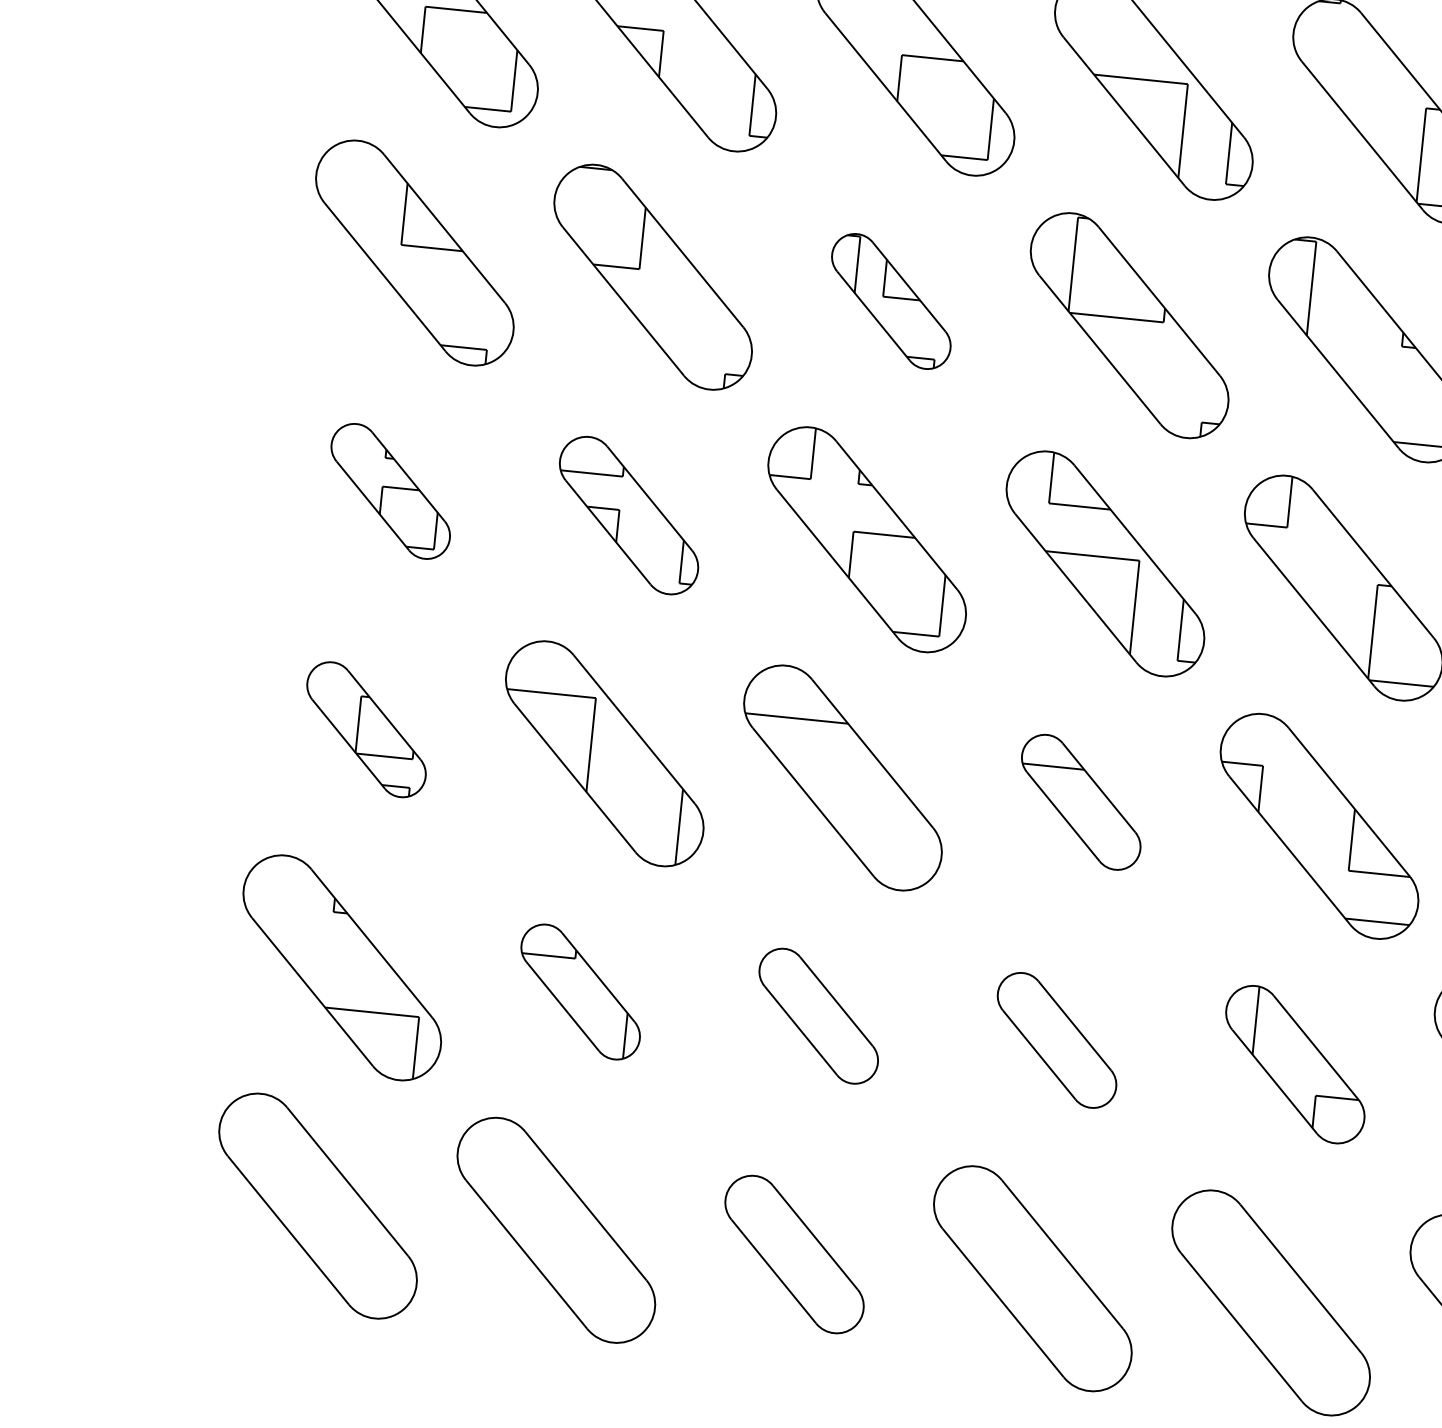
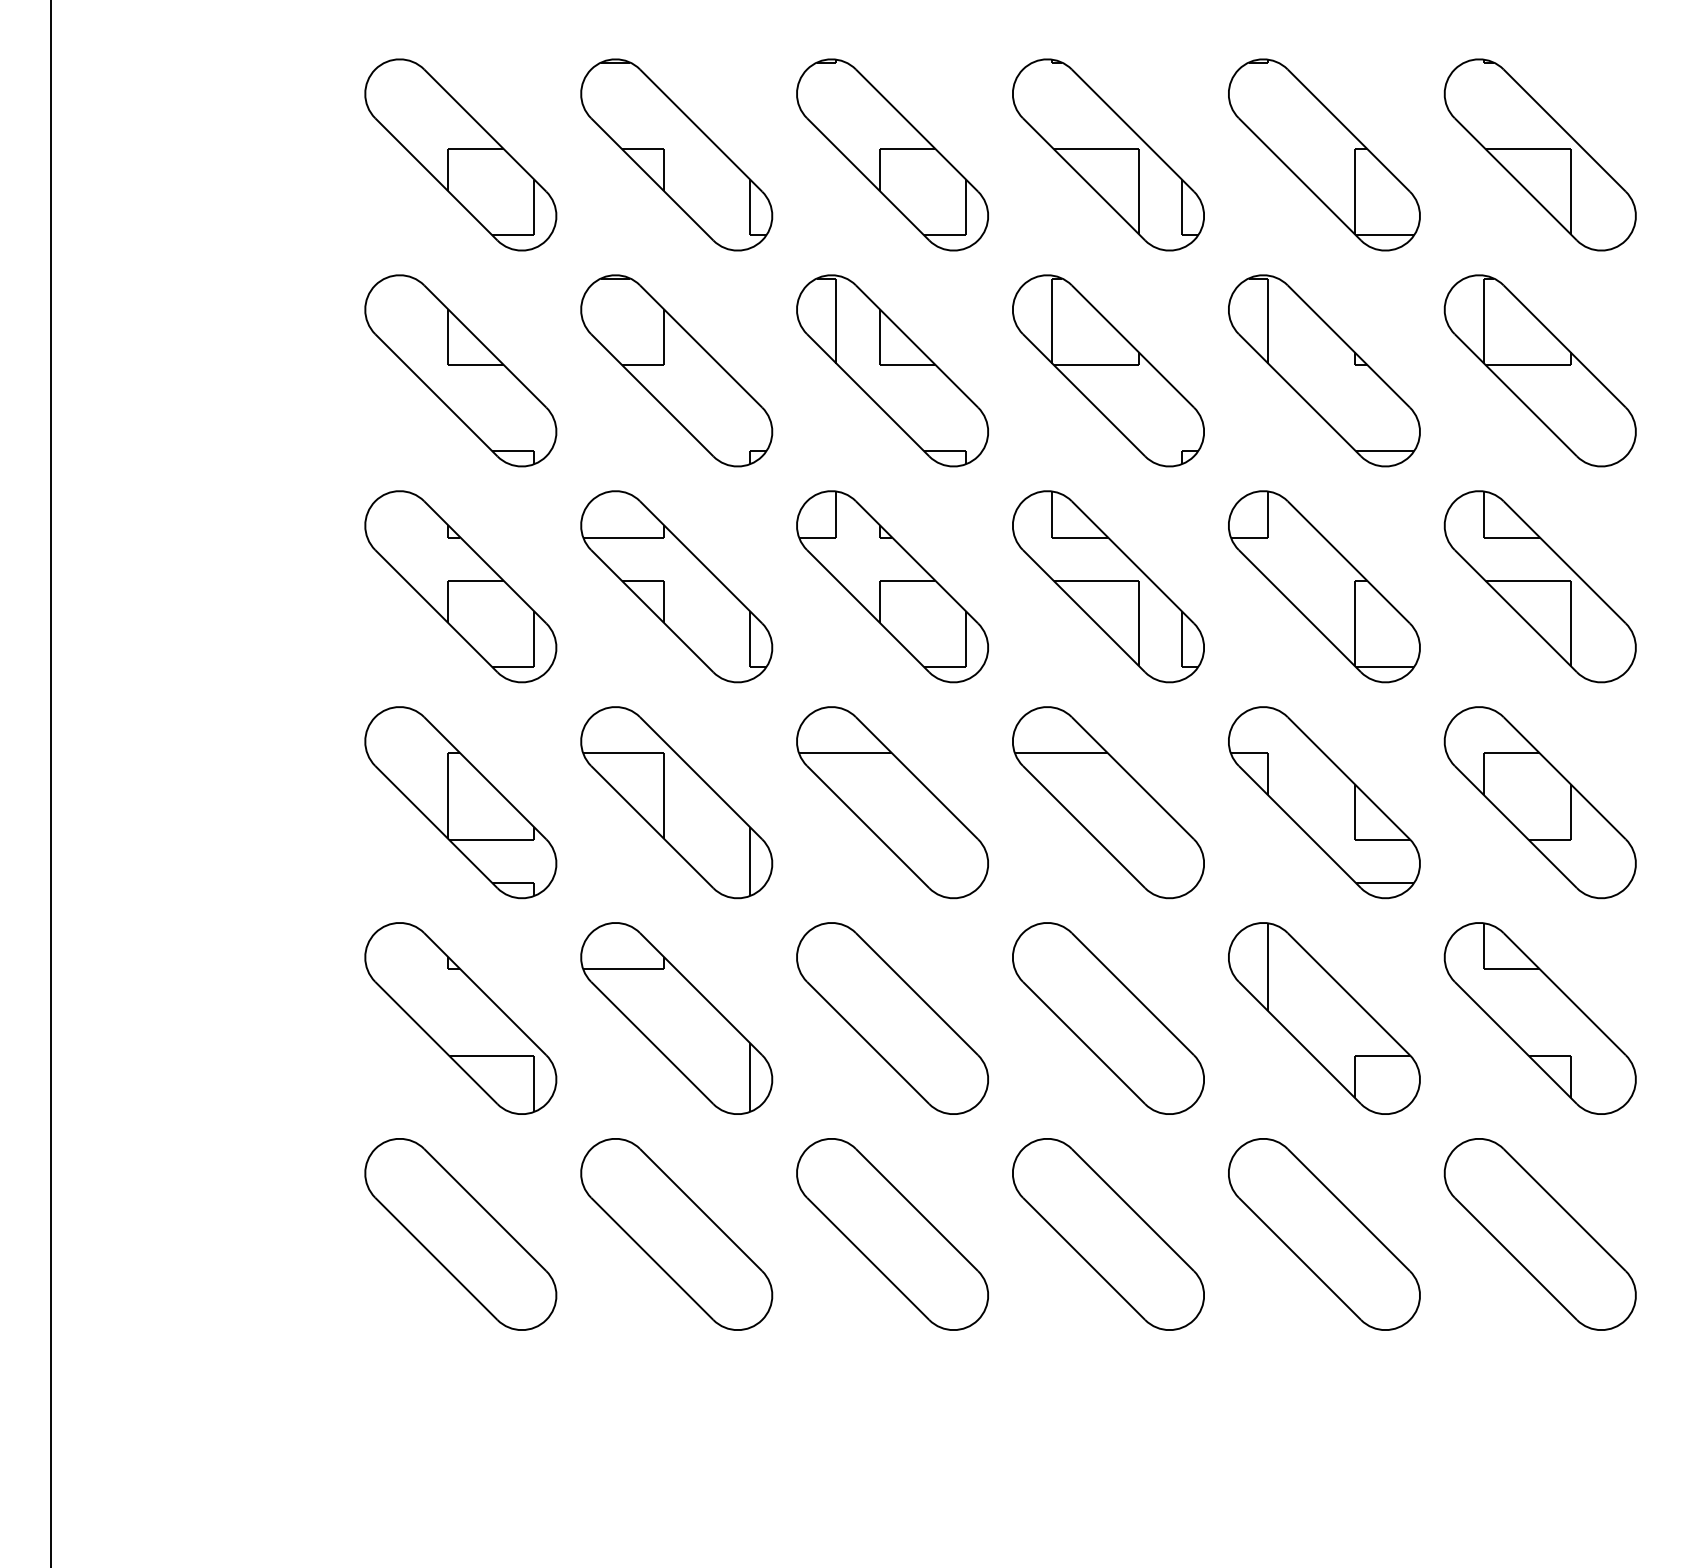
part: (891, 301) -> (892, 370), size x1.67
part: (390, 491) -> (460, 586), size x1.67
part: (628, 515) -> (676, 586), size x1.43
part: (366, 729) -> (460, 802), size x1.67
part: (1081, 802) -> (1108, 802), size x1.67
part: (580, 991) -> (676, 1018), size x1.67
part: (818, 1016) -> (892, 1018), size x1.67
part: (1057, 1040) -> (1108, 1018), size x1.67
part: (1295, 1064) -> (1324, 1018), size x1.43
part: (794, 1254) -> (892, 1234), size x1.43

